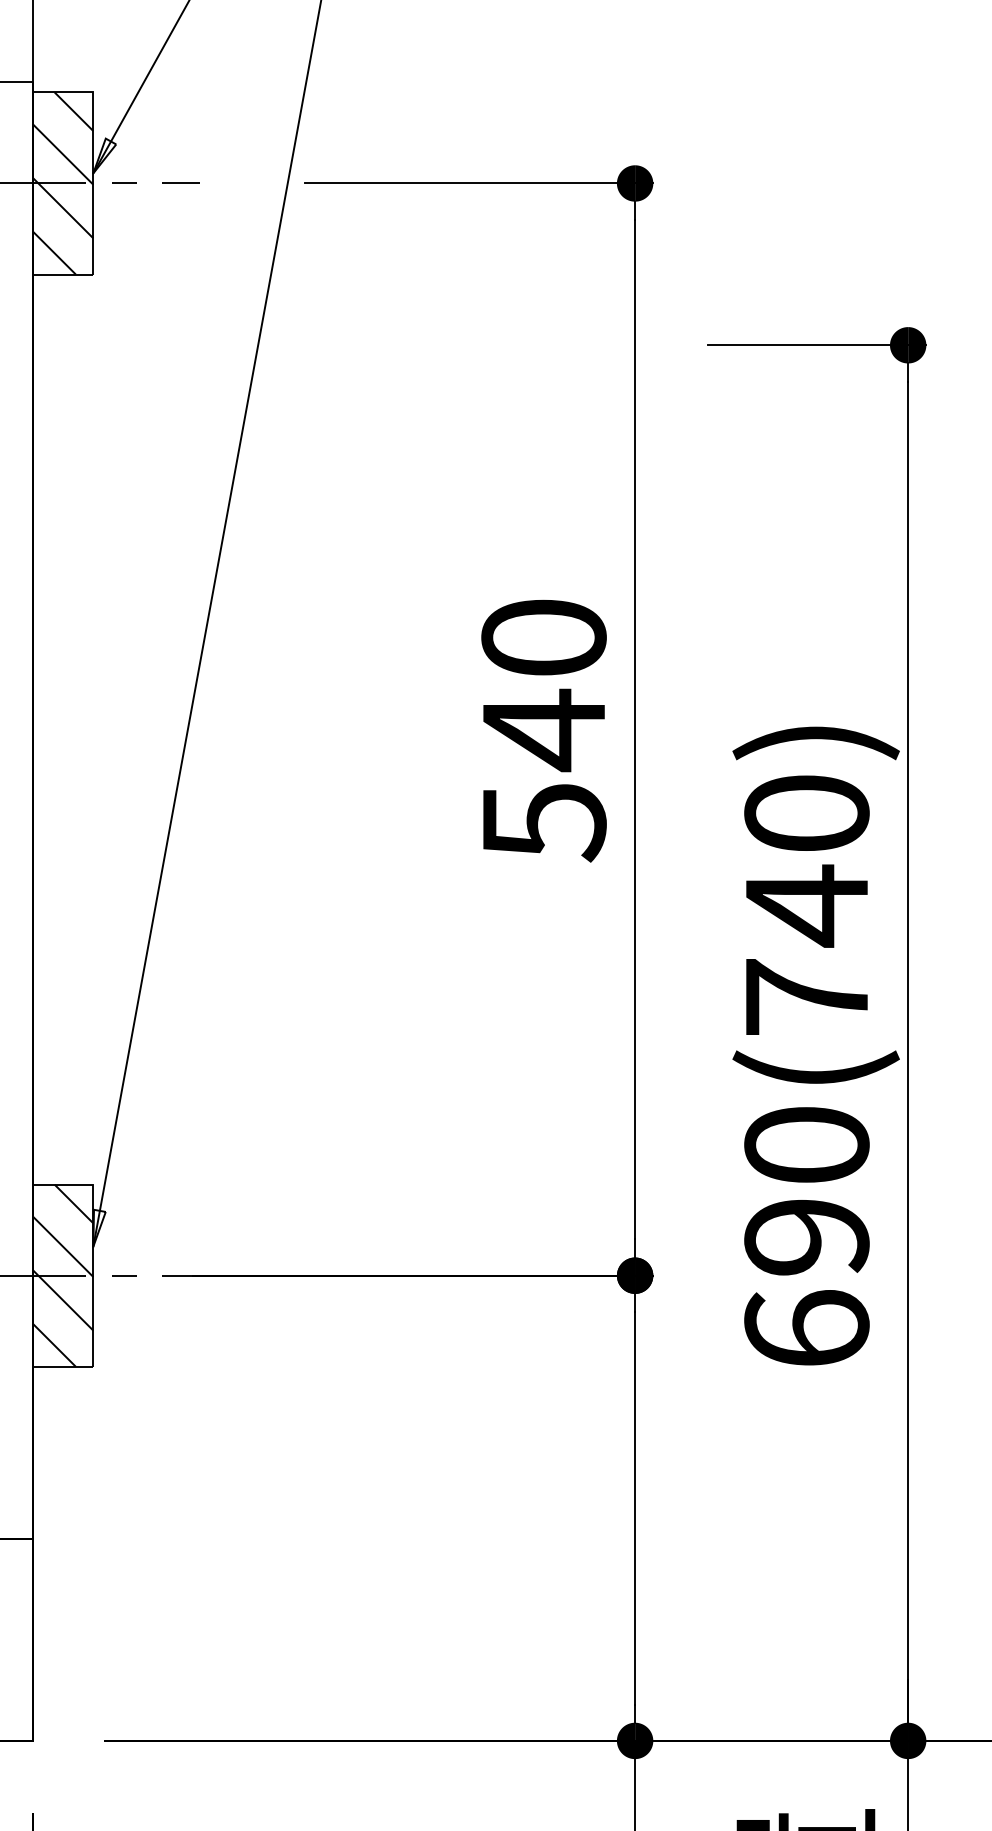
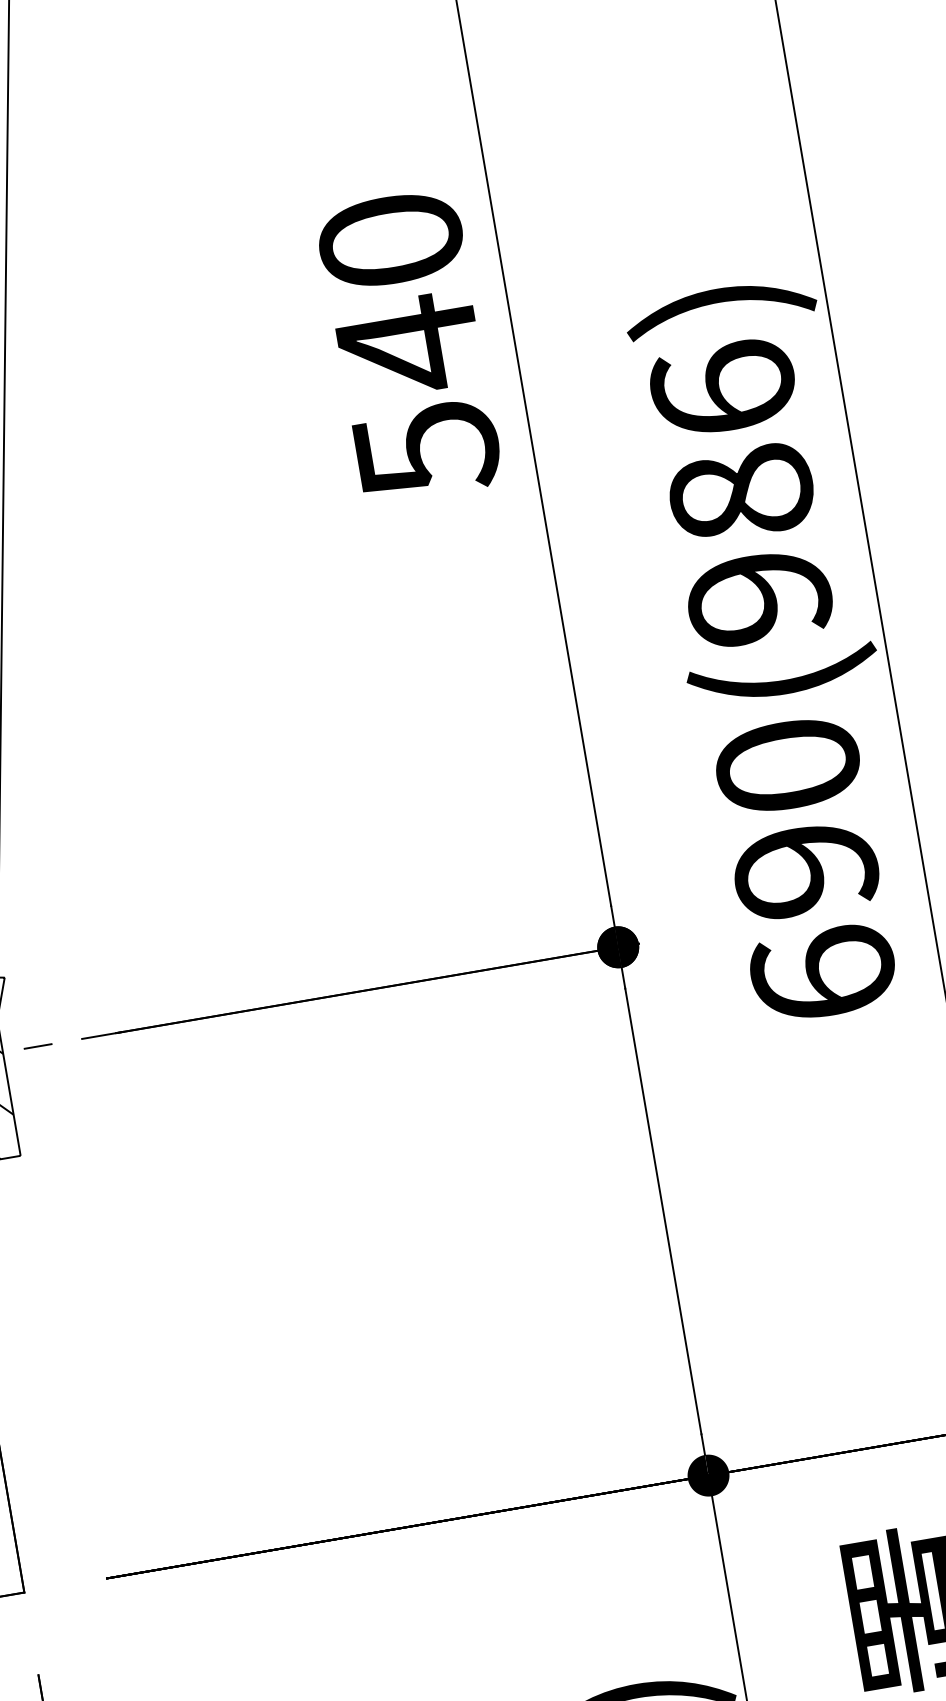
text: (806, 904) -> (740, 492), 690(740) -> 690(986)

